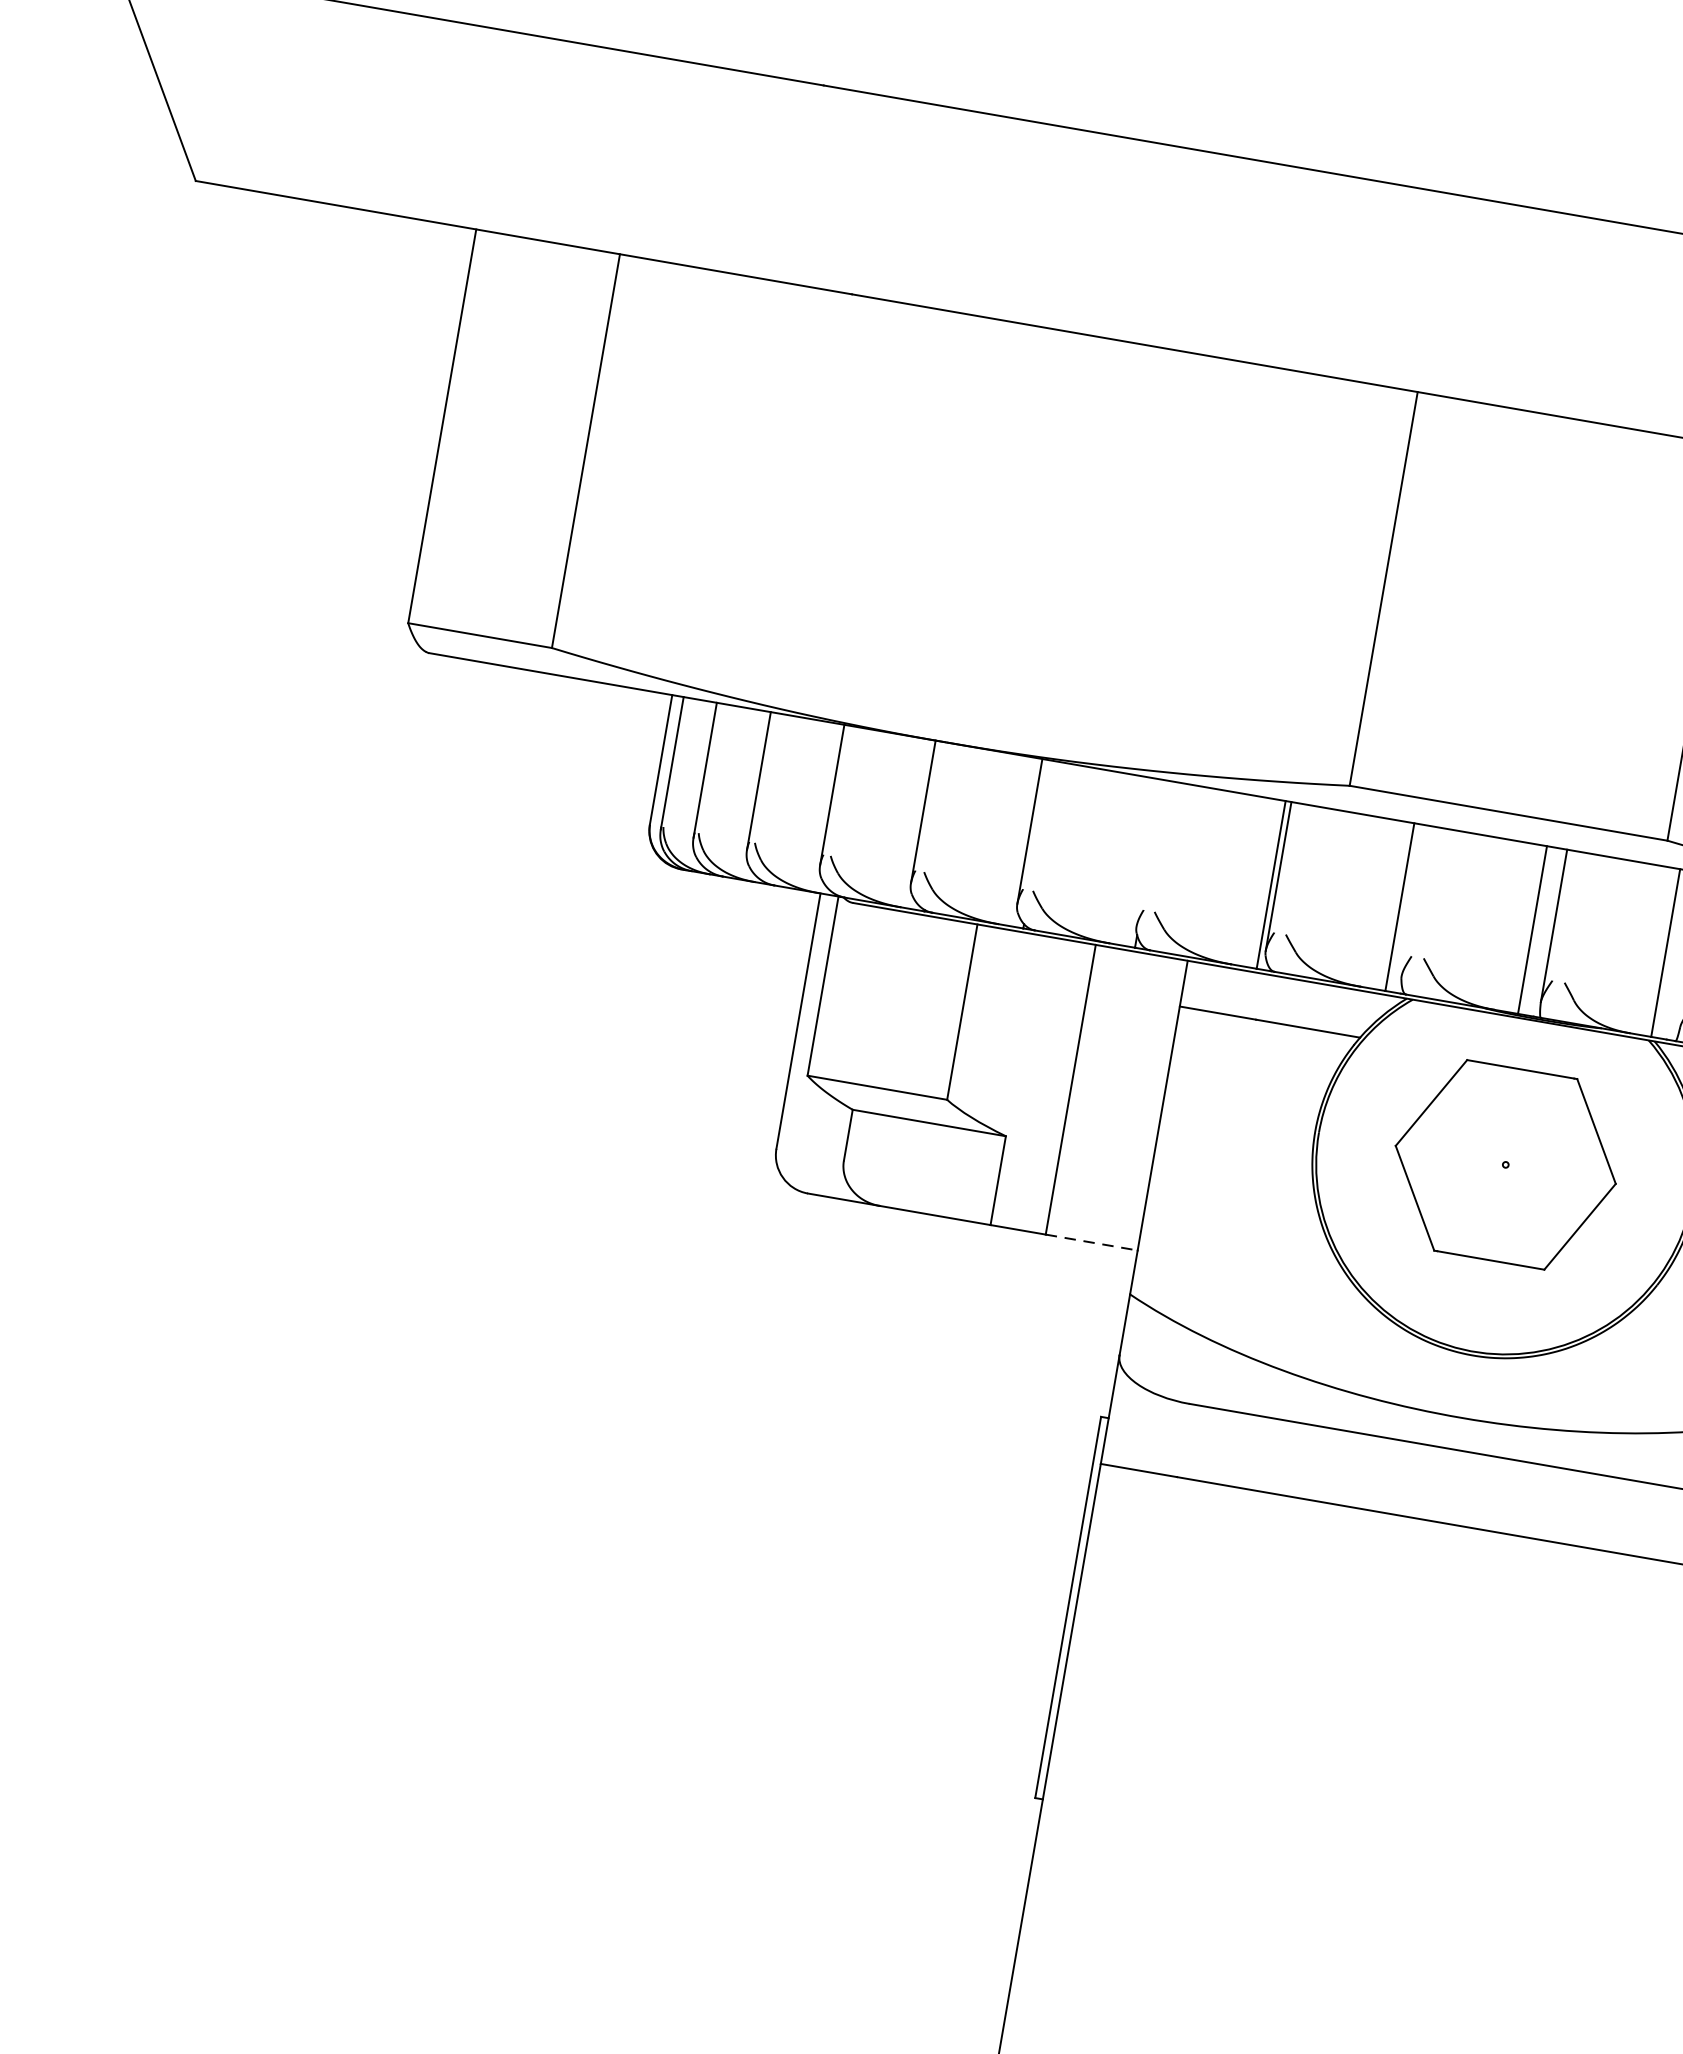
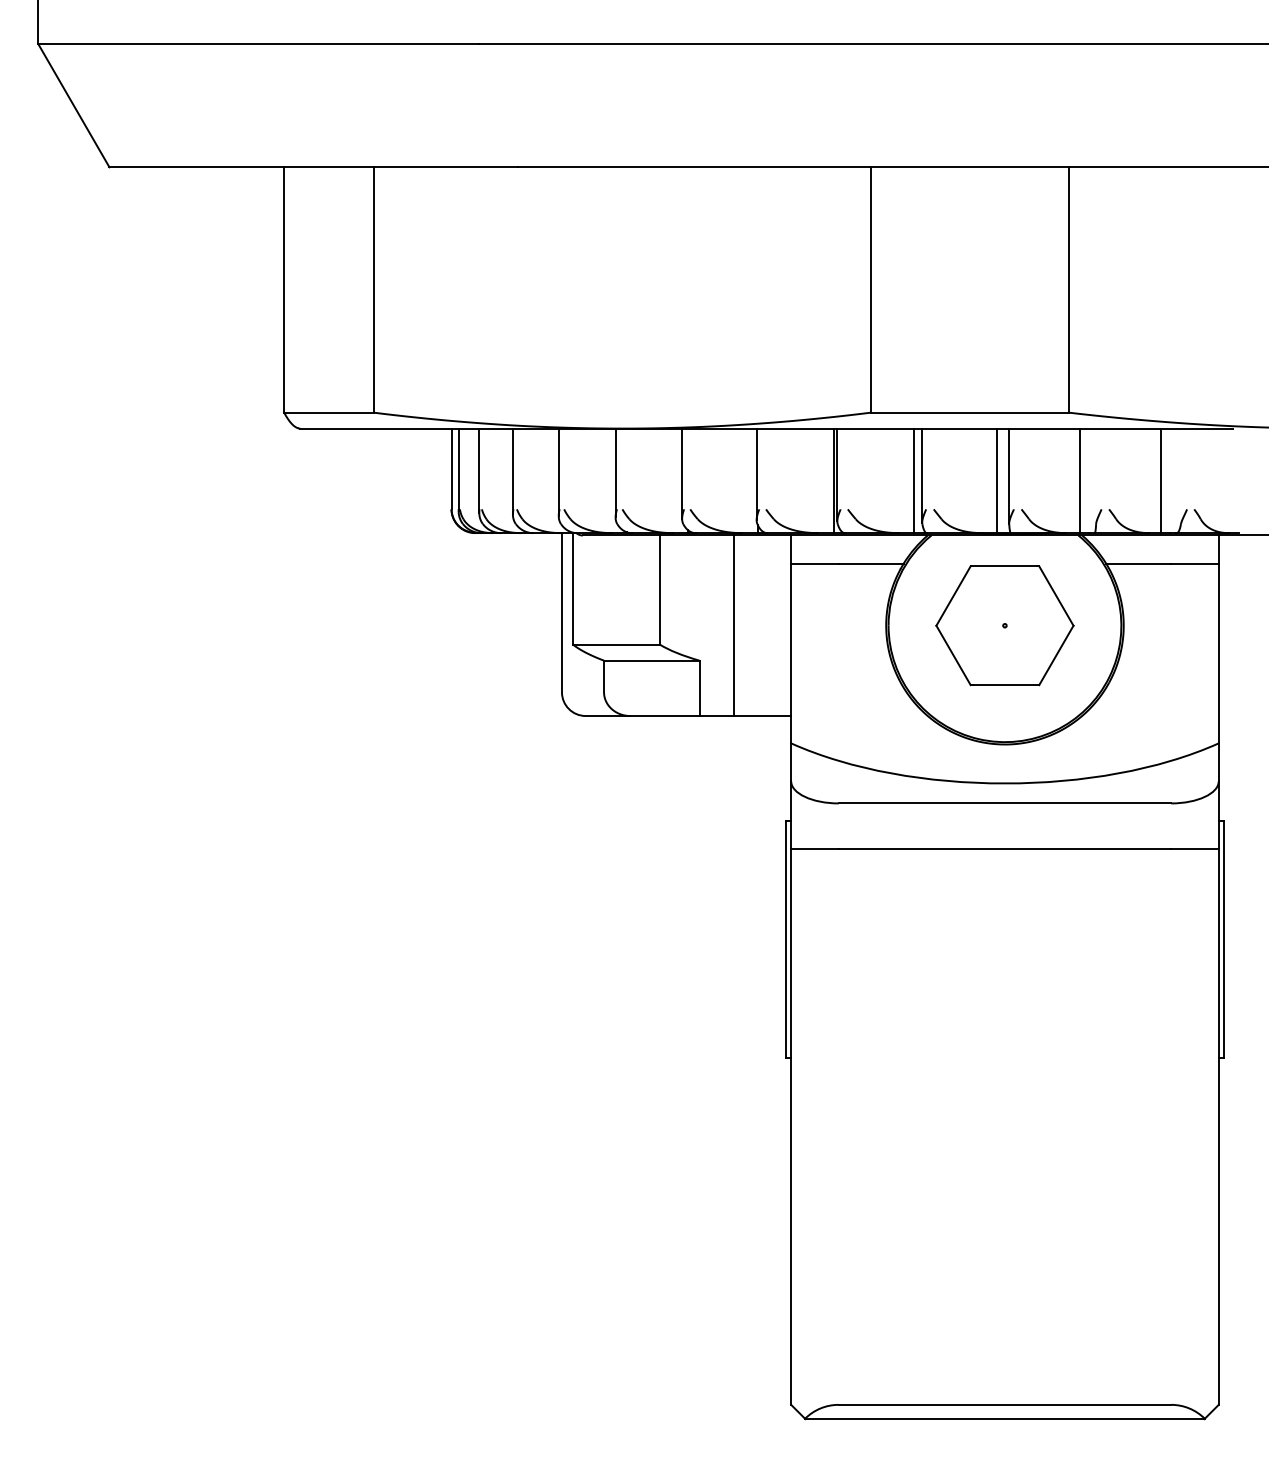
line: (1148, 853) -> (756, 474), added
line: (1415, 900) -> (922, 475), added
line: (1091, 1243) -> (762, 716), dashed -> solid

